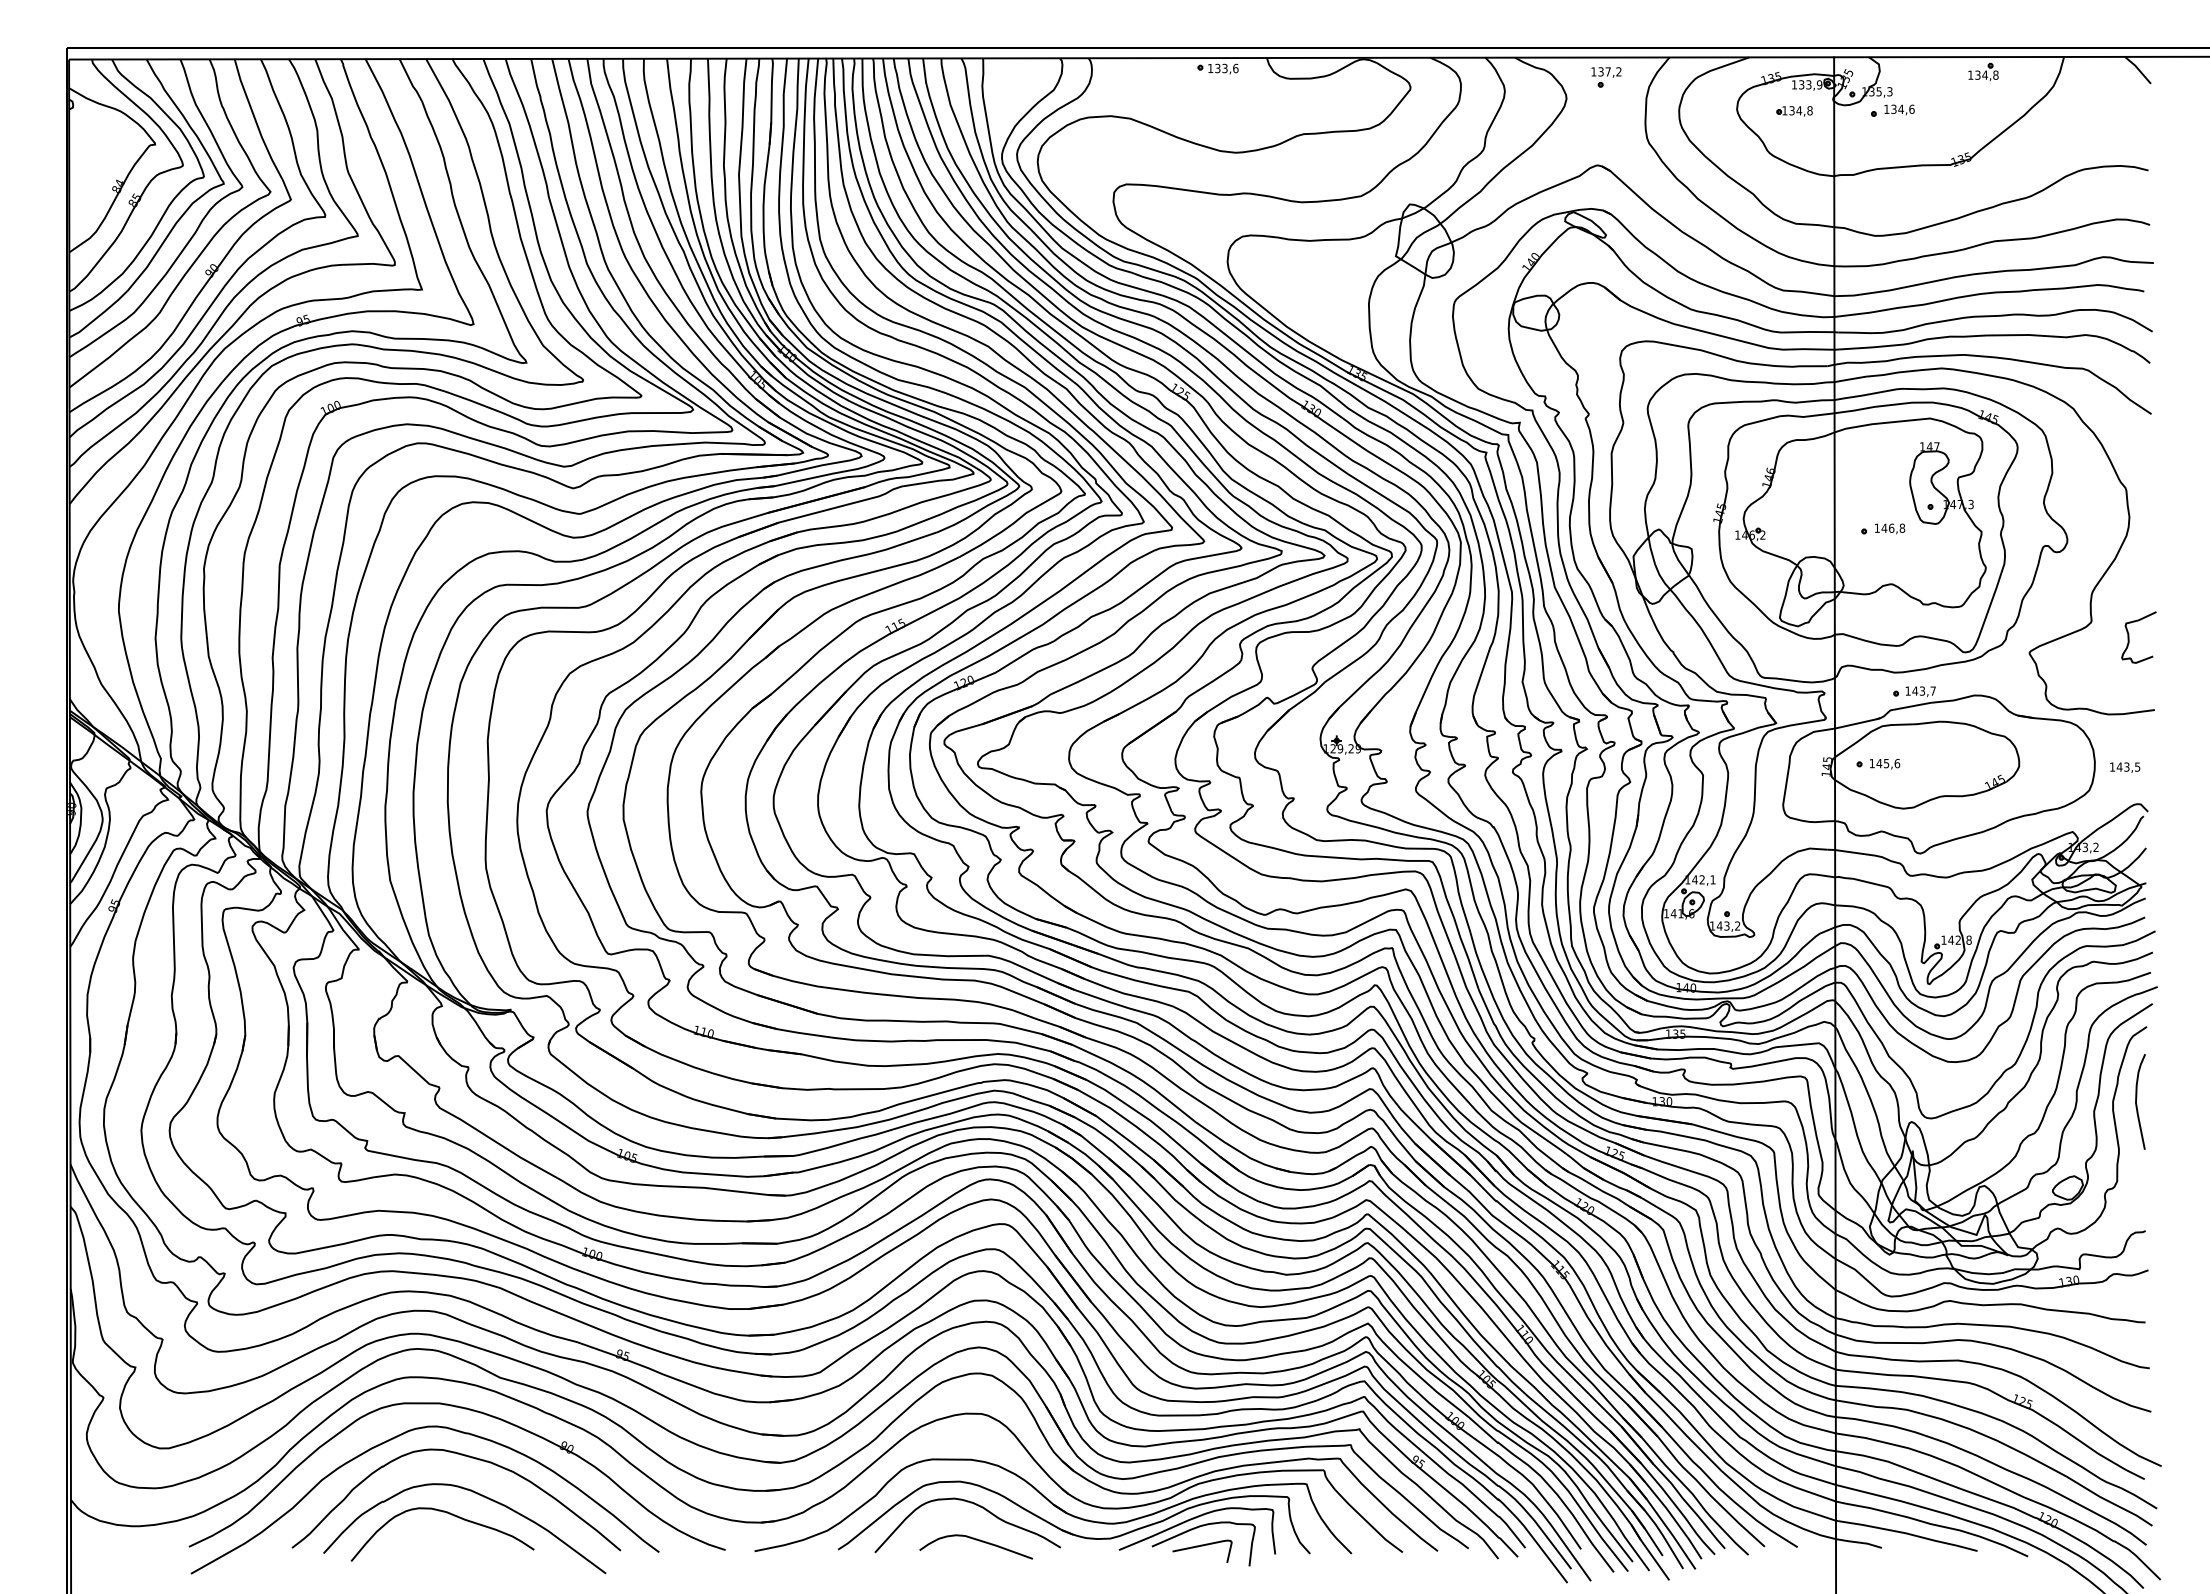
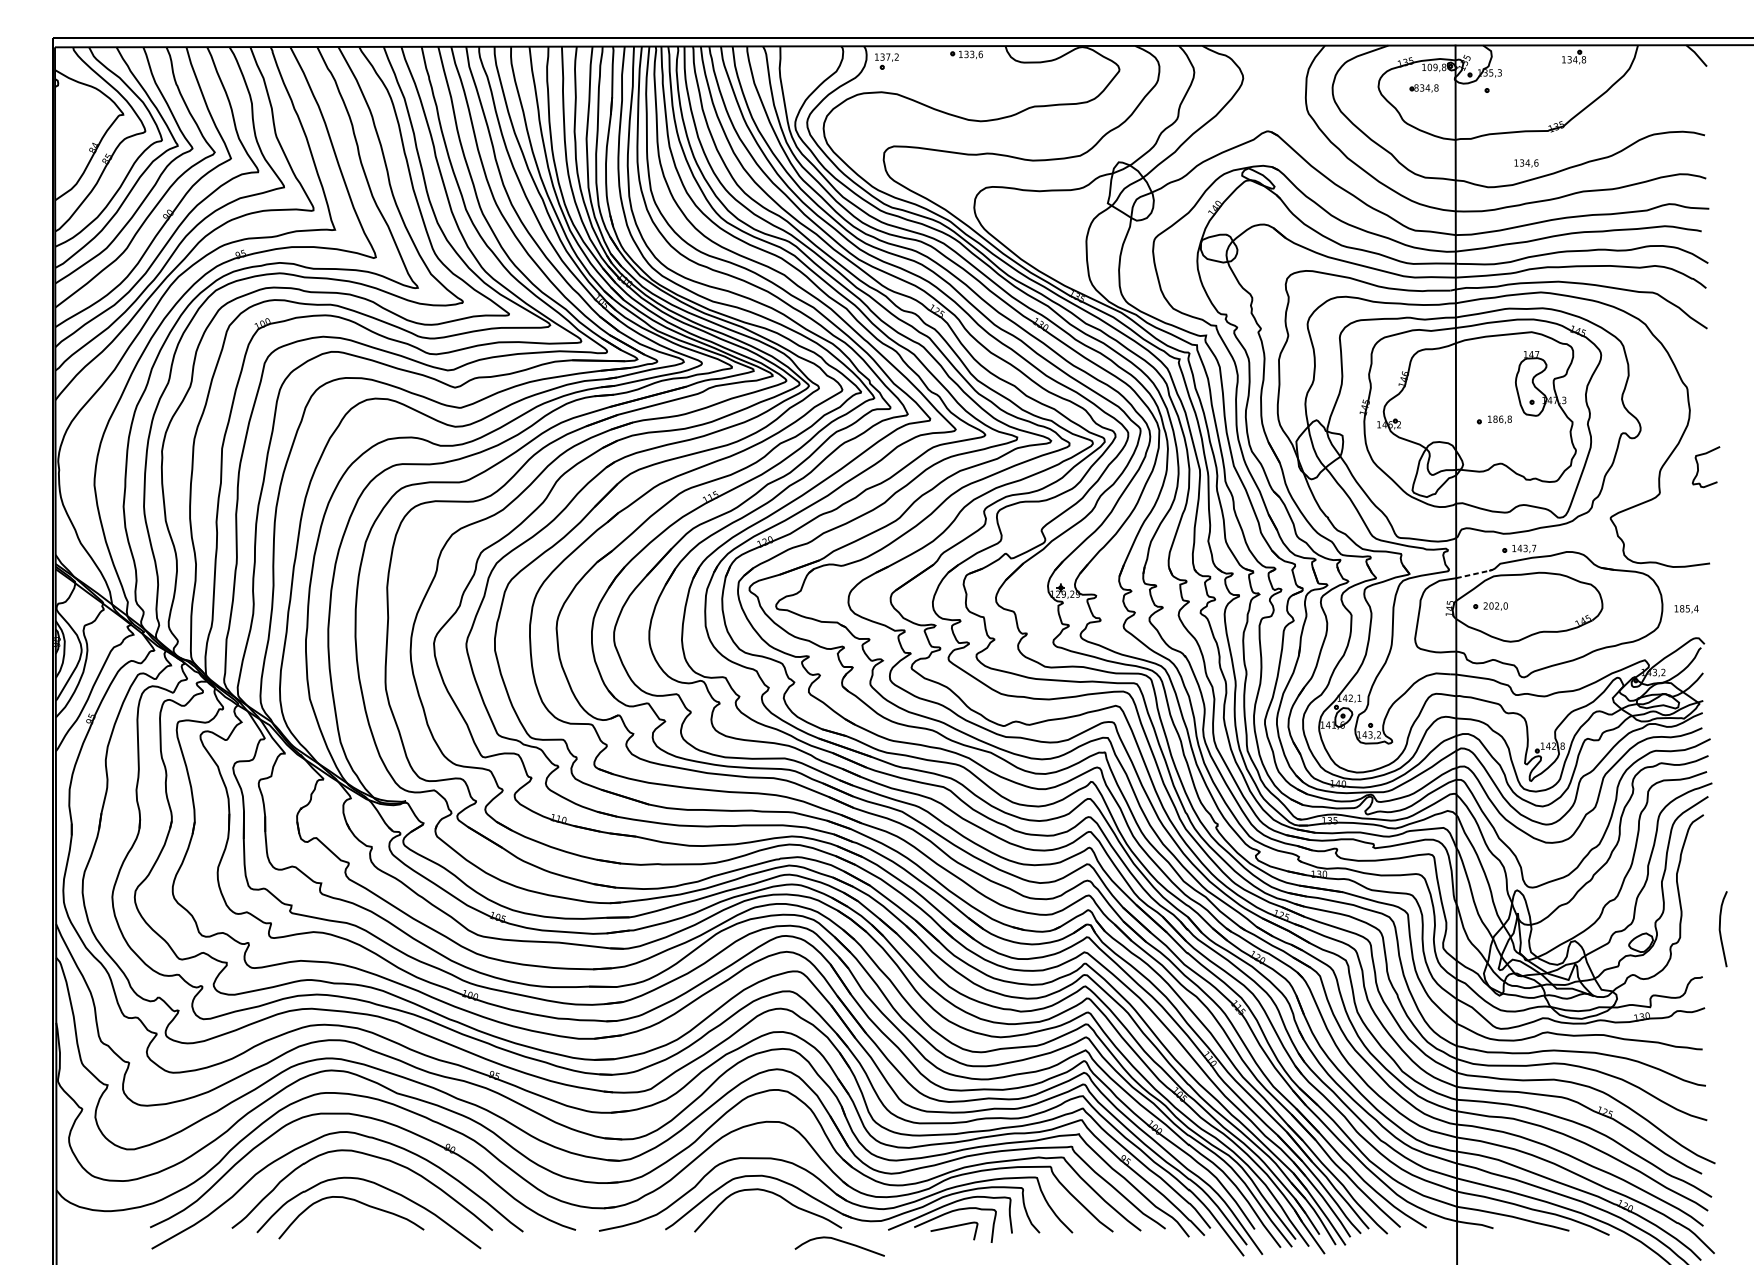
part: (1606, 77) -> (886, 61), moved
text: (1810, 84) -> (1436, 67), 133,9 -> 109,8
text: (1899, 109) -> (1526, 163), moved
text: (1784, 110) -> (1416, 87), 134,8 -> 834,8
text: (1884, 527) -> (1495, 418), 146,8 -> 186,8
curve: (2129, 637) -> (1698, 467), moved
line: (1859, 723) -> (1475, 574), solid -> dashed
text: (1884, 763) -> (1495, 605), 145,6 -> 202,0
text: (2128, 766) -> (1689, 608), 143,5 -> 185,4
curve: (2136, 1101) -> (1720, 928), moved
curve: (978, 1541) -> (841, 1242), moved

